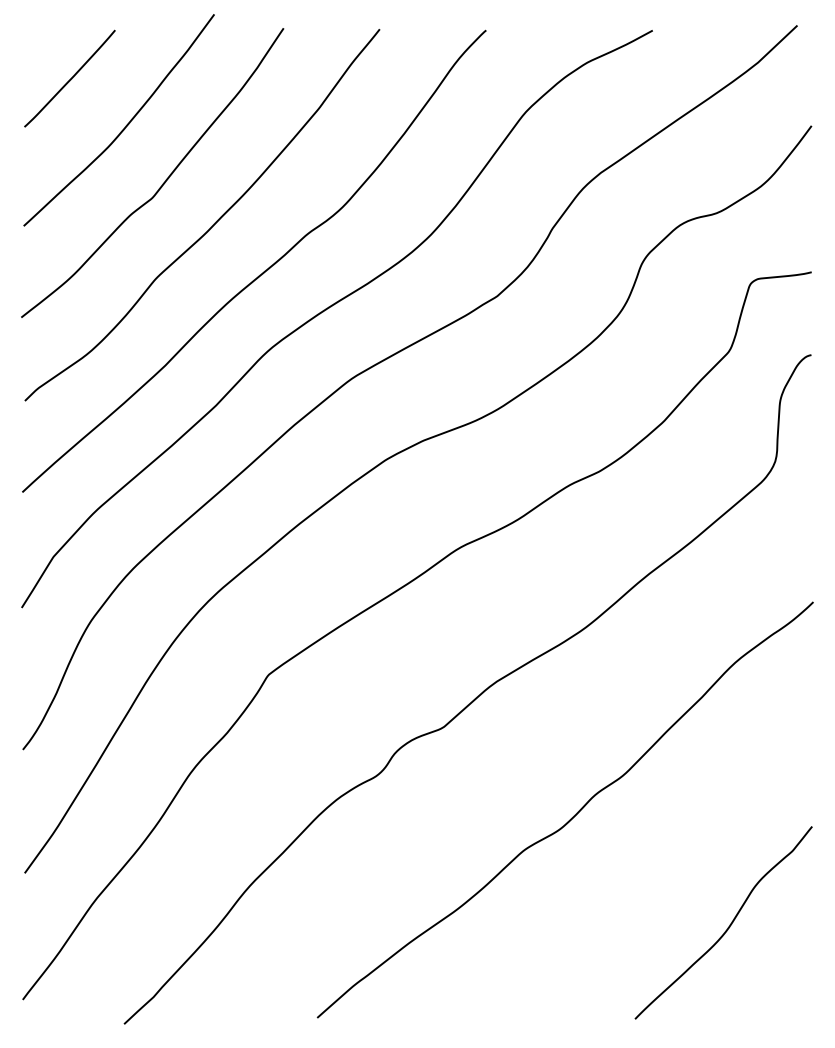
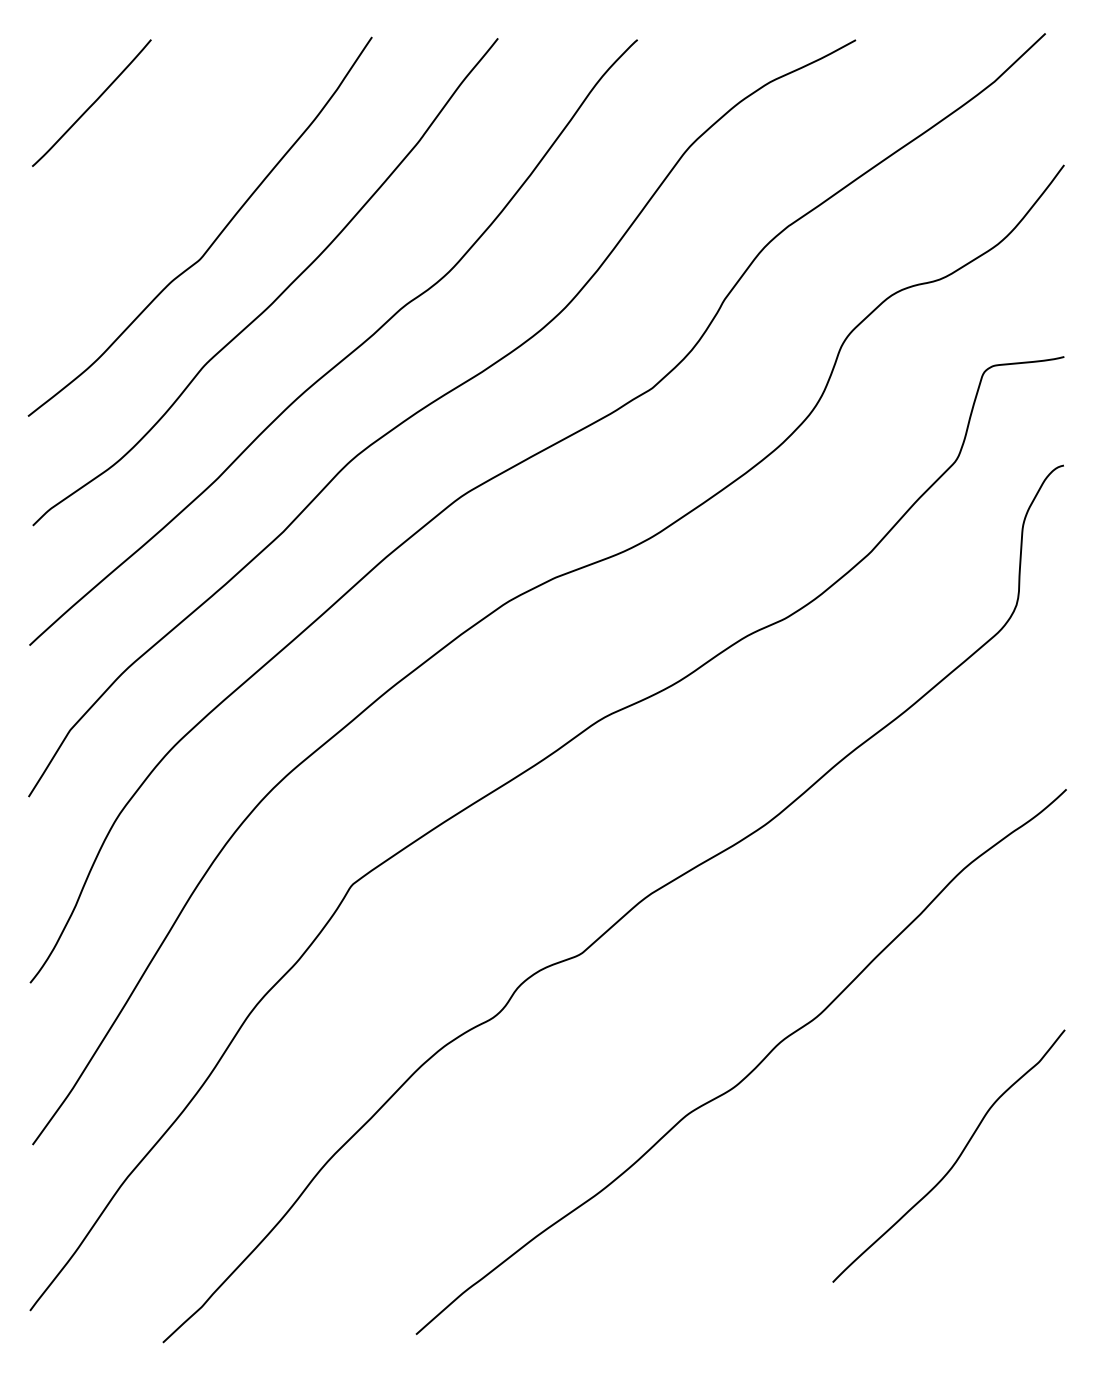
curve: (125, 125) -> (164, 164), removed
curve: (729, 924) -> (956, 1158), moved

